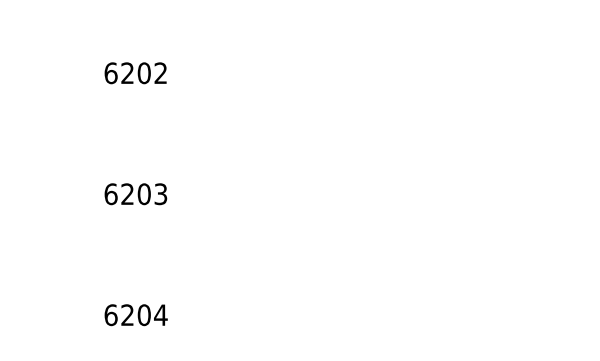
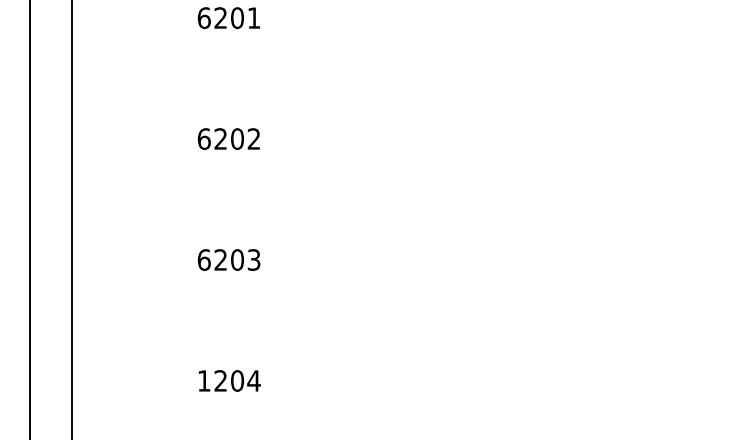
text: (110, 314) -> (203, 380), 6204 -> 1204

